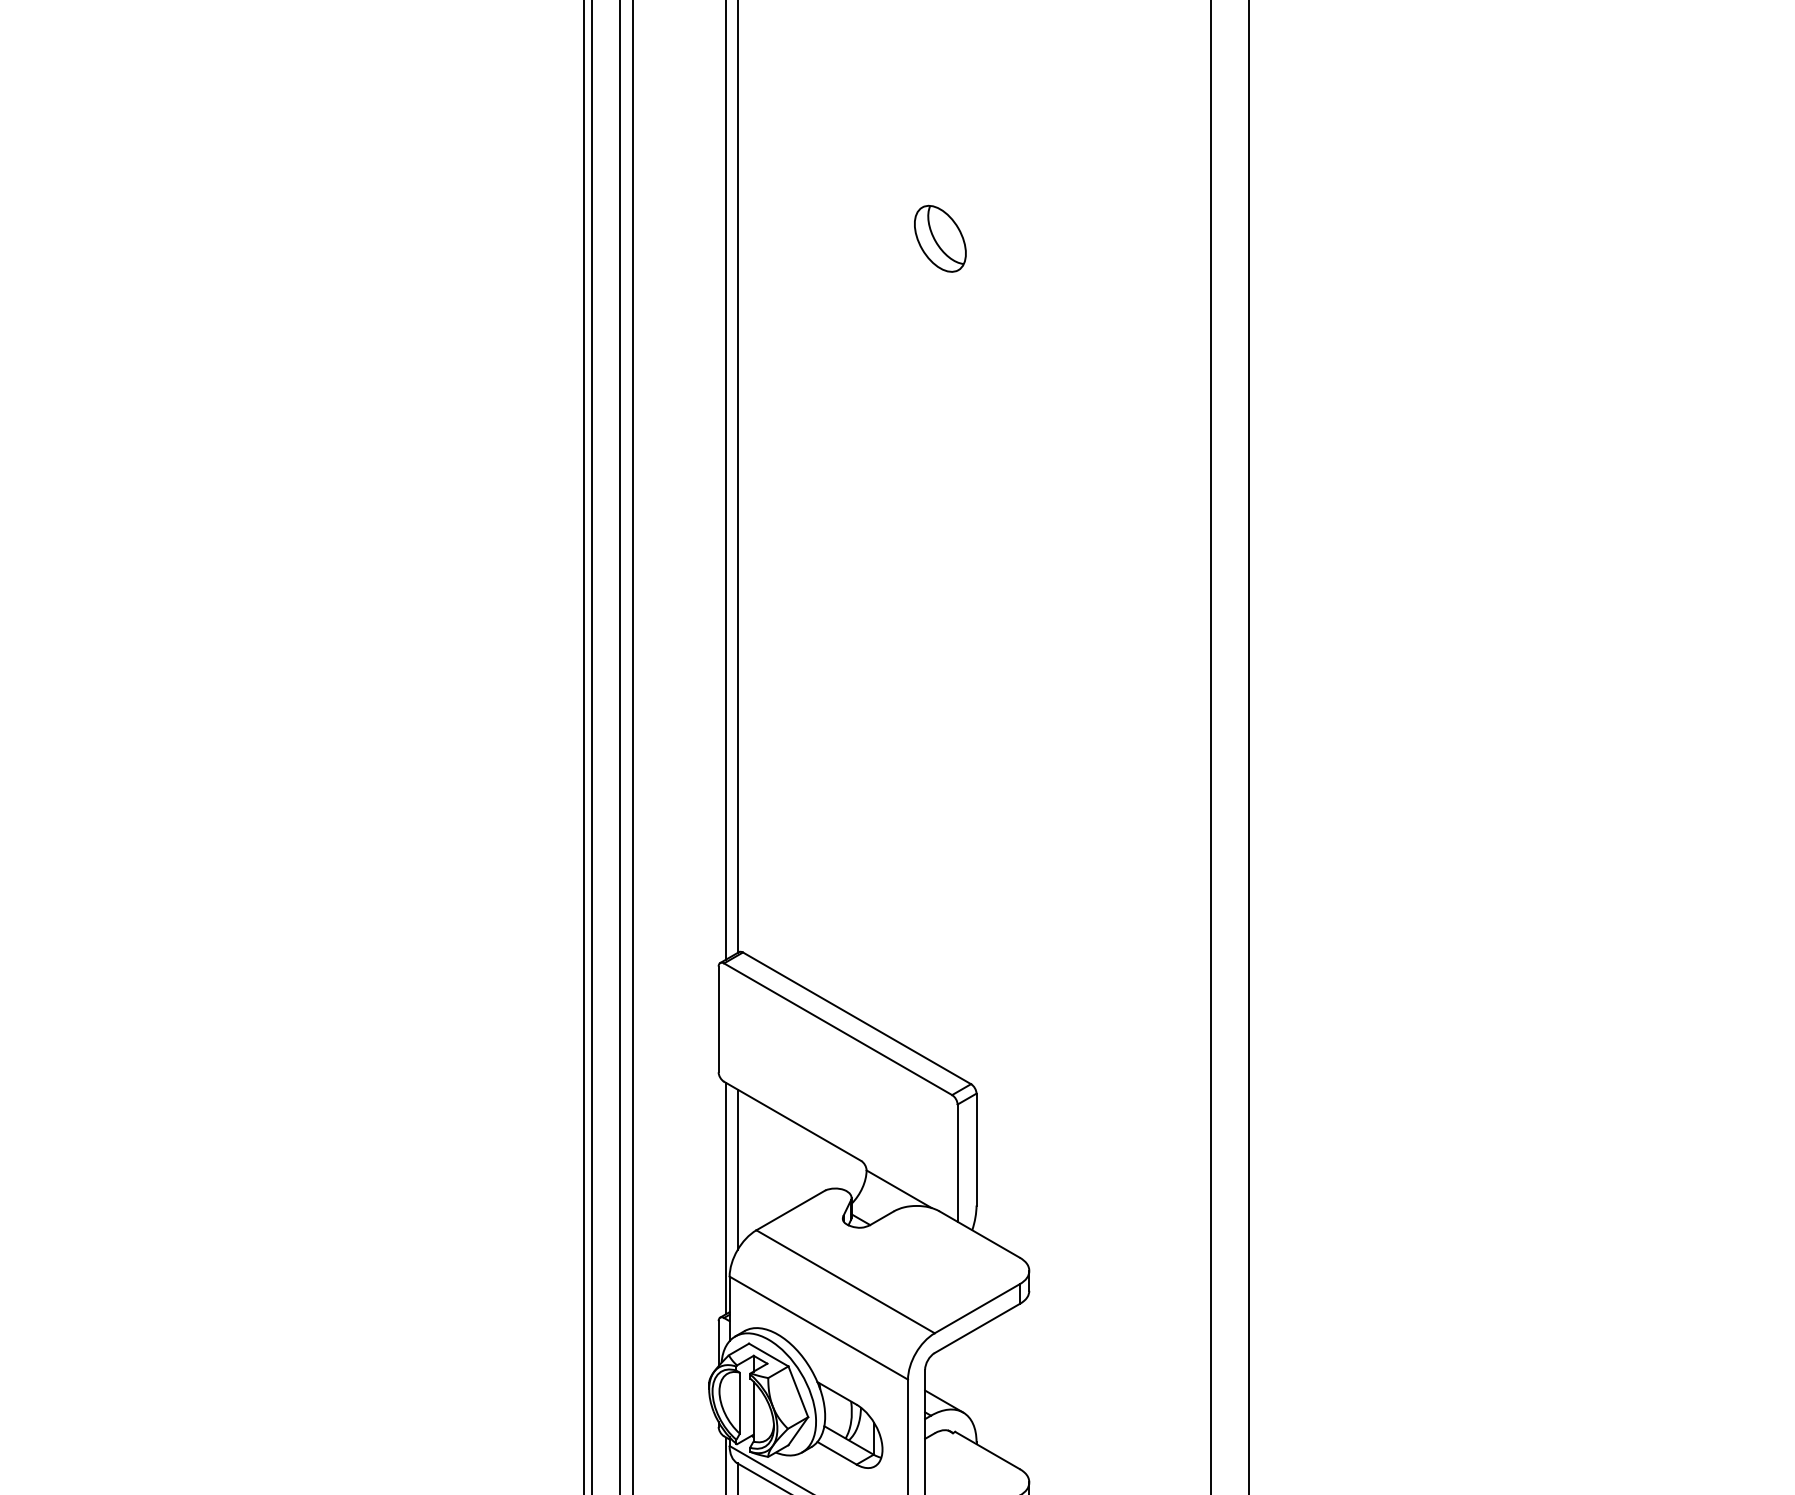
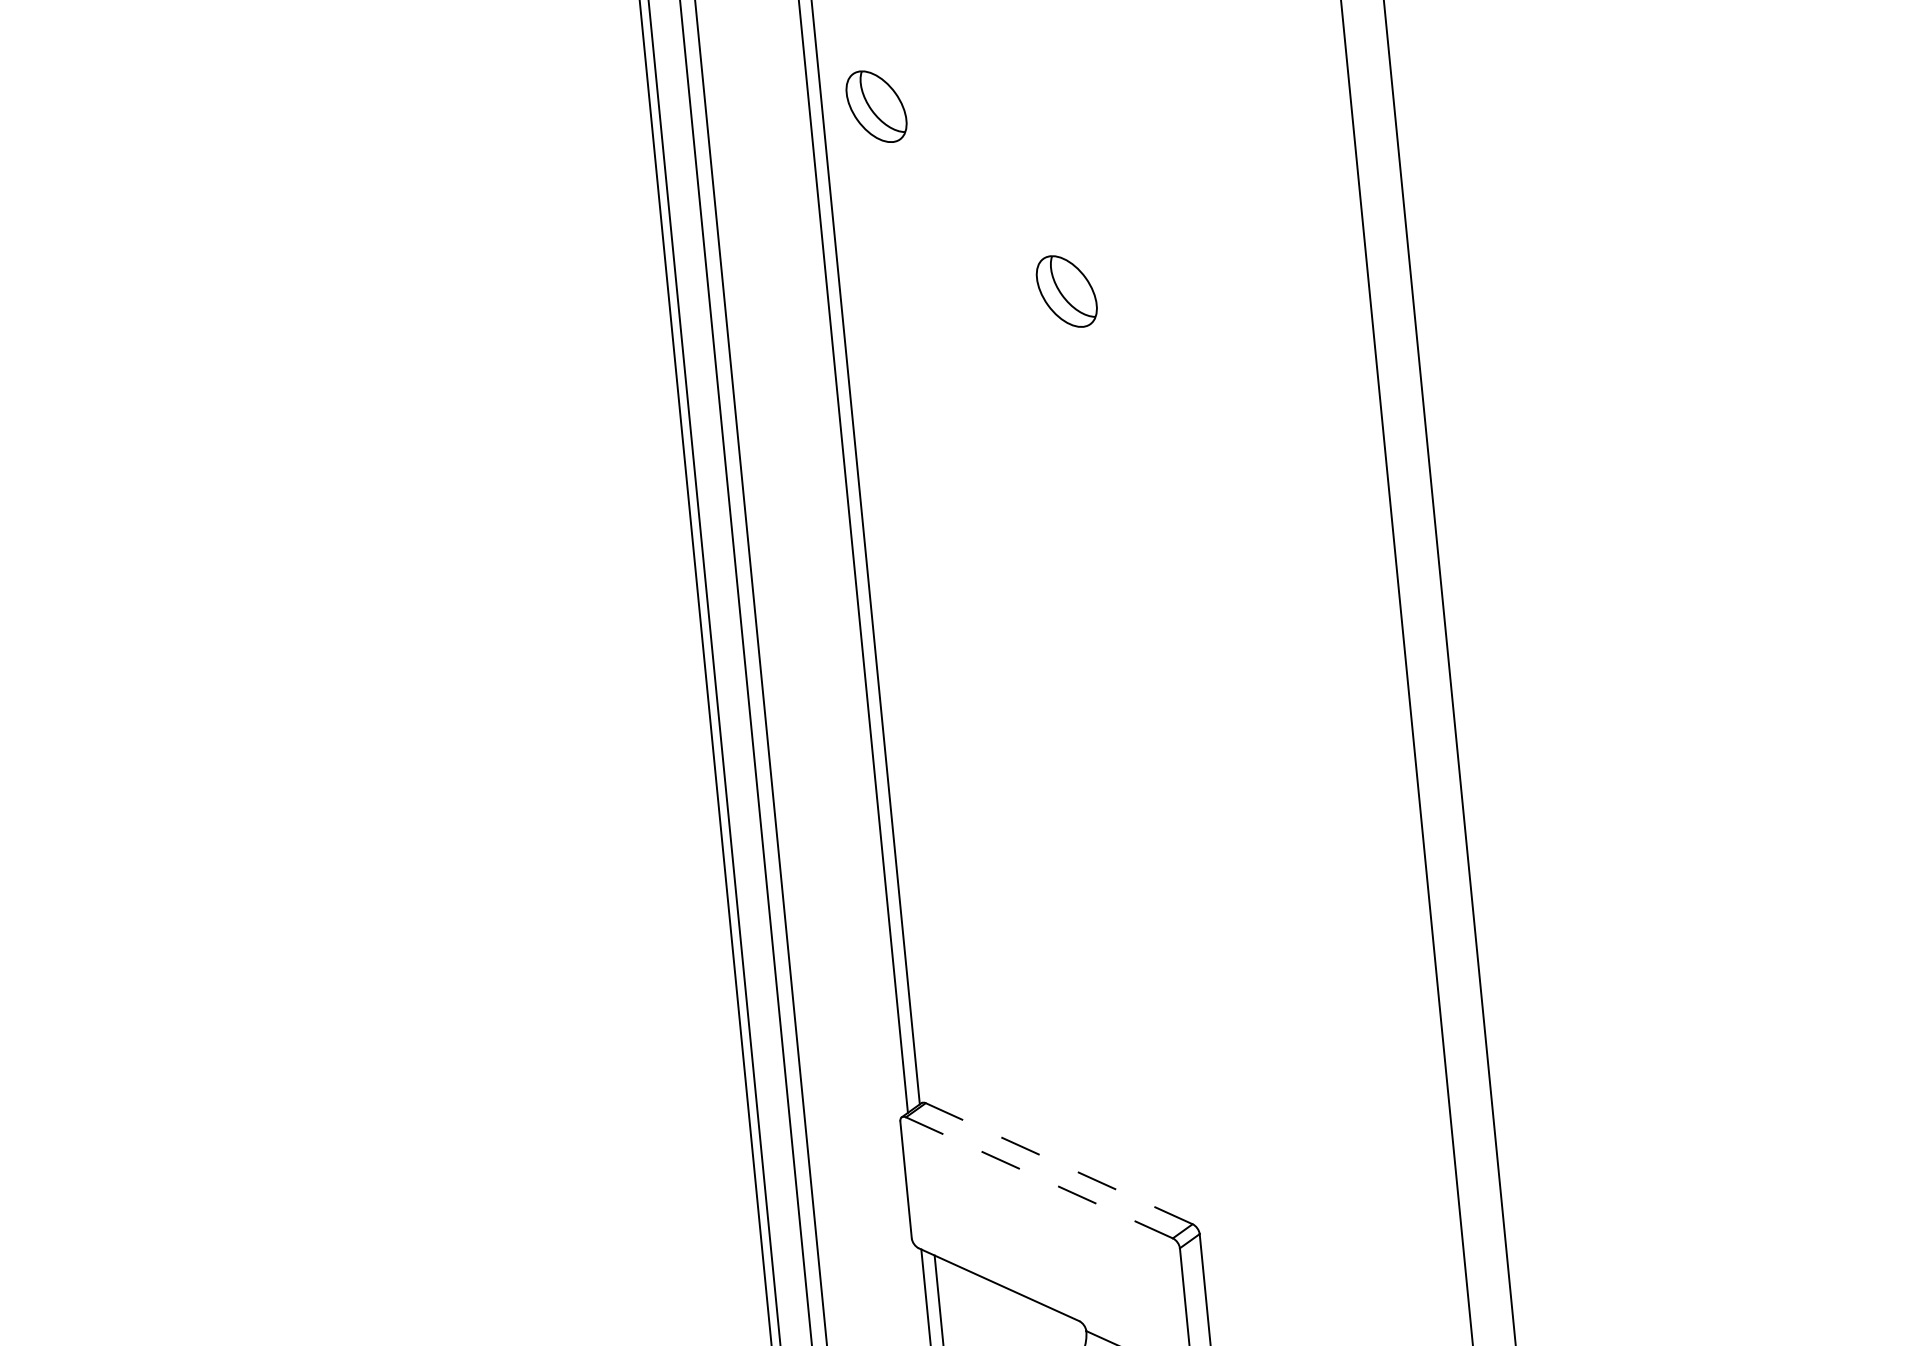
part: (786, 56) -> (876, 106), added
line: (857, 1018) -> (1059, 1163), solid -> dashed
line: (838, 1029) -> (1039, 1178), solid -> dashed

